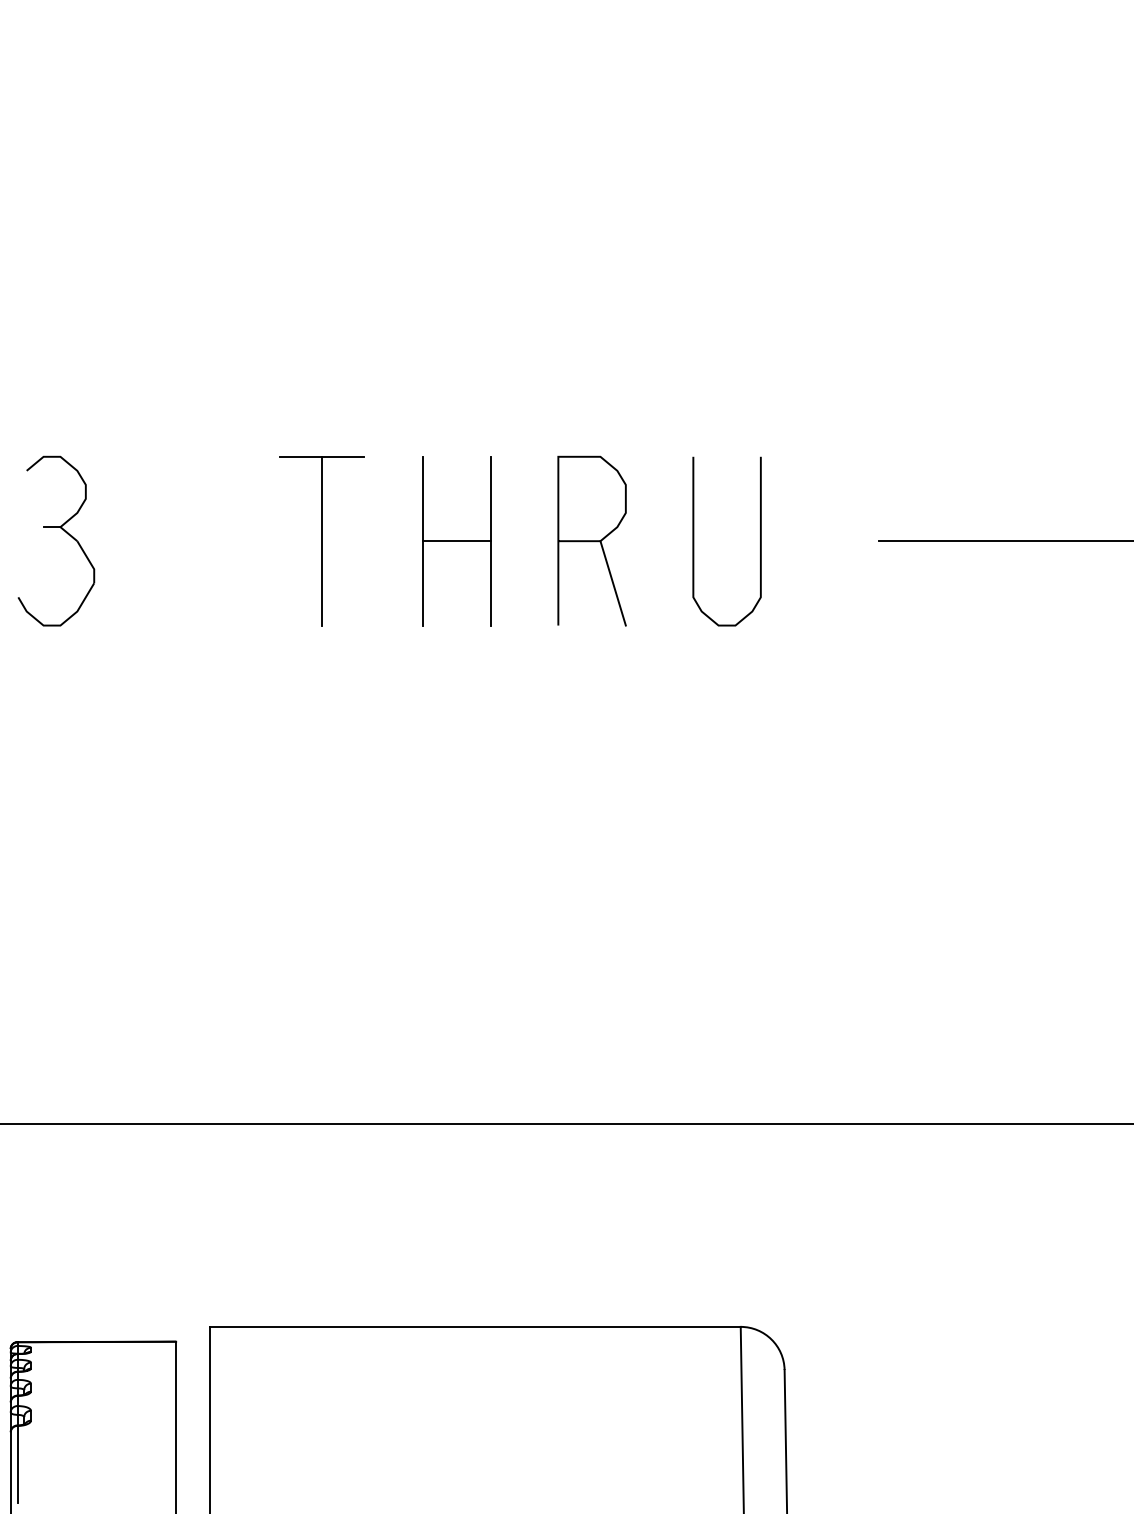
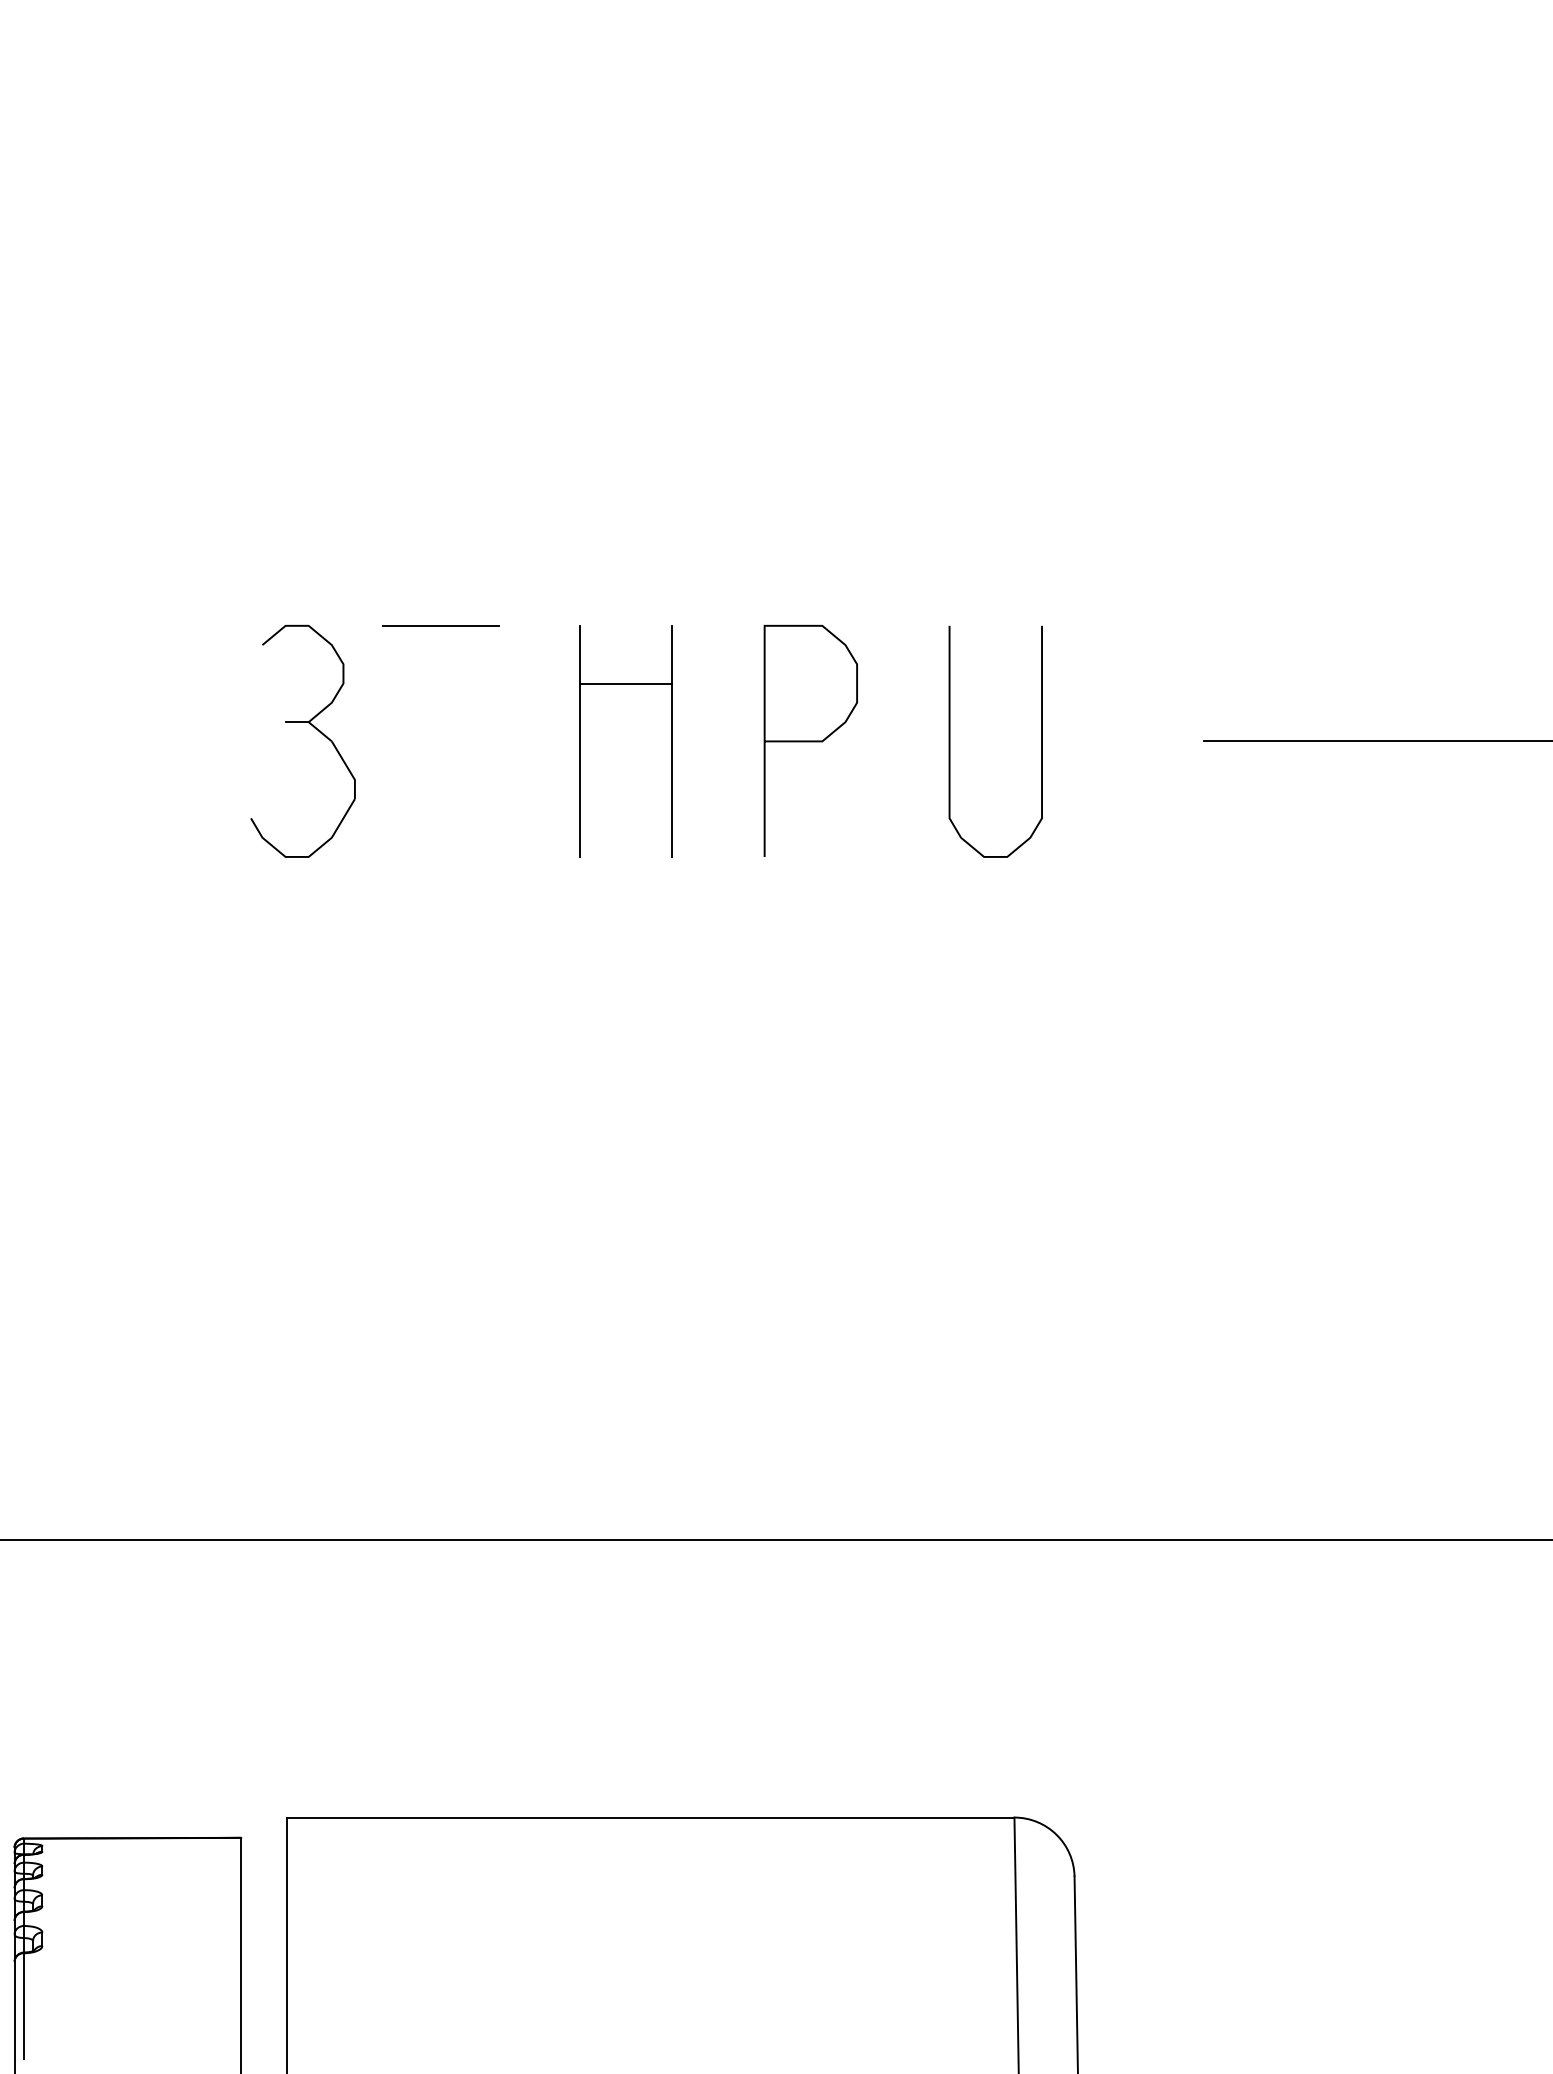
part: (64, 531) -> (314, 728), moved
line: (322, 540) -> (441, 740), removed
line: (456, 541) -> (625, 684), moved
line: (612, 582) -> (839, 798), removed

